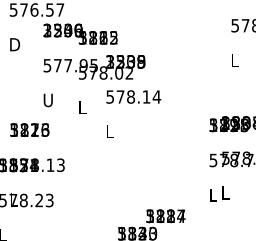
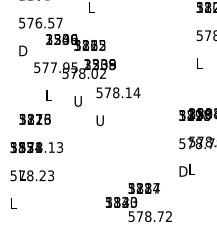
text: (93, 66) -> (74, 68), moved
text: (47, 100) -> (49, 95), U -> L
text: (82, 107) -> (77, 101), L -> U
text: (110, 131) -> (99, 120), L -> U
text: (214, 195) -> (183, 171), L -> D

